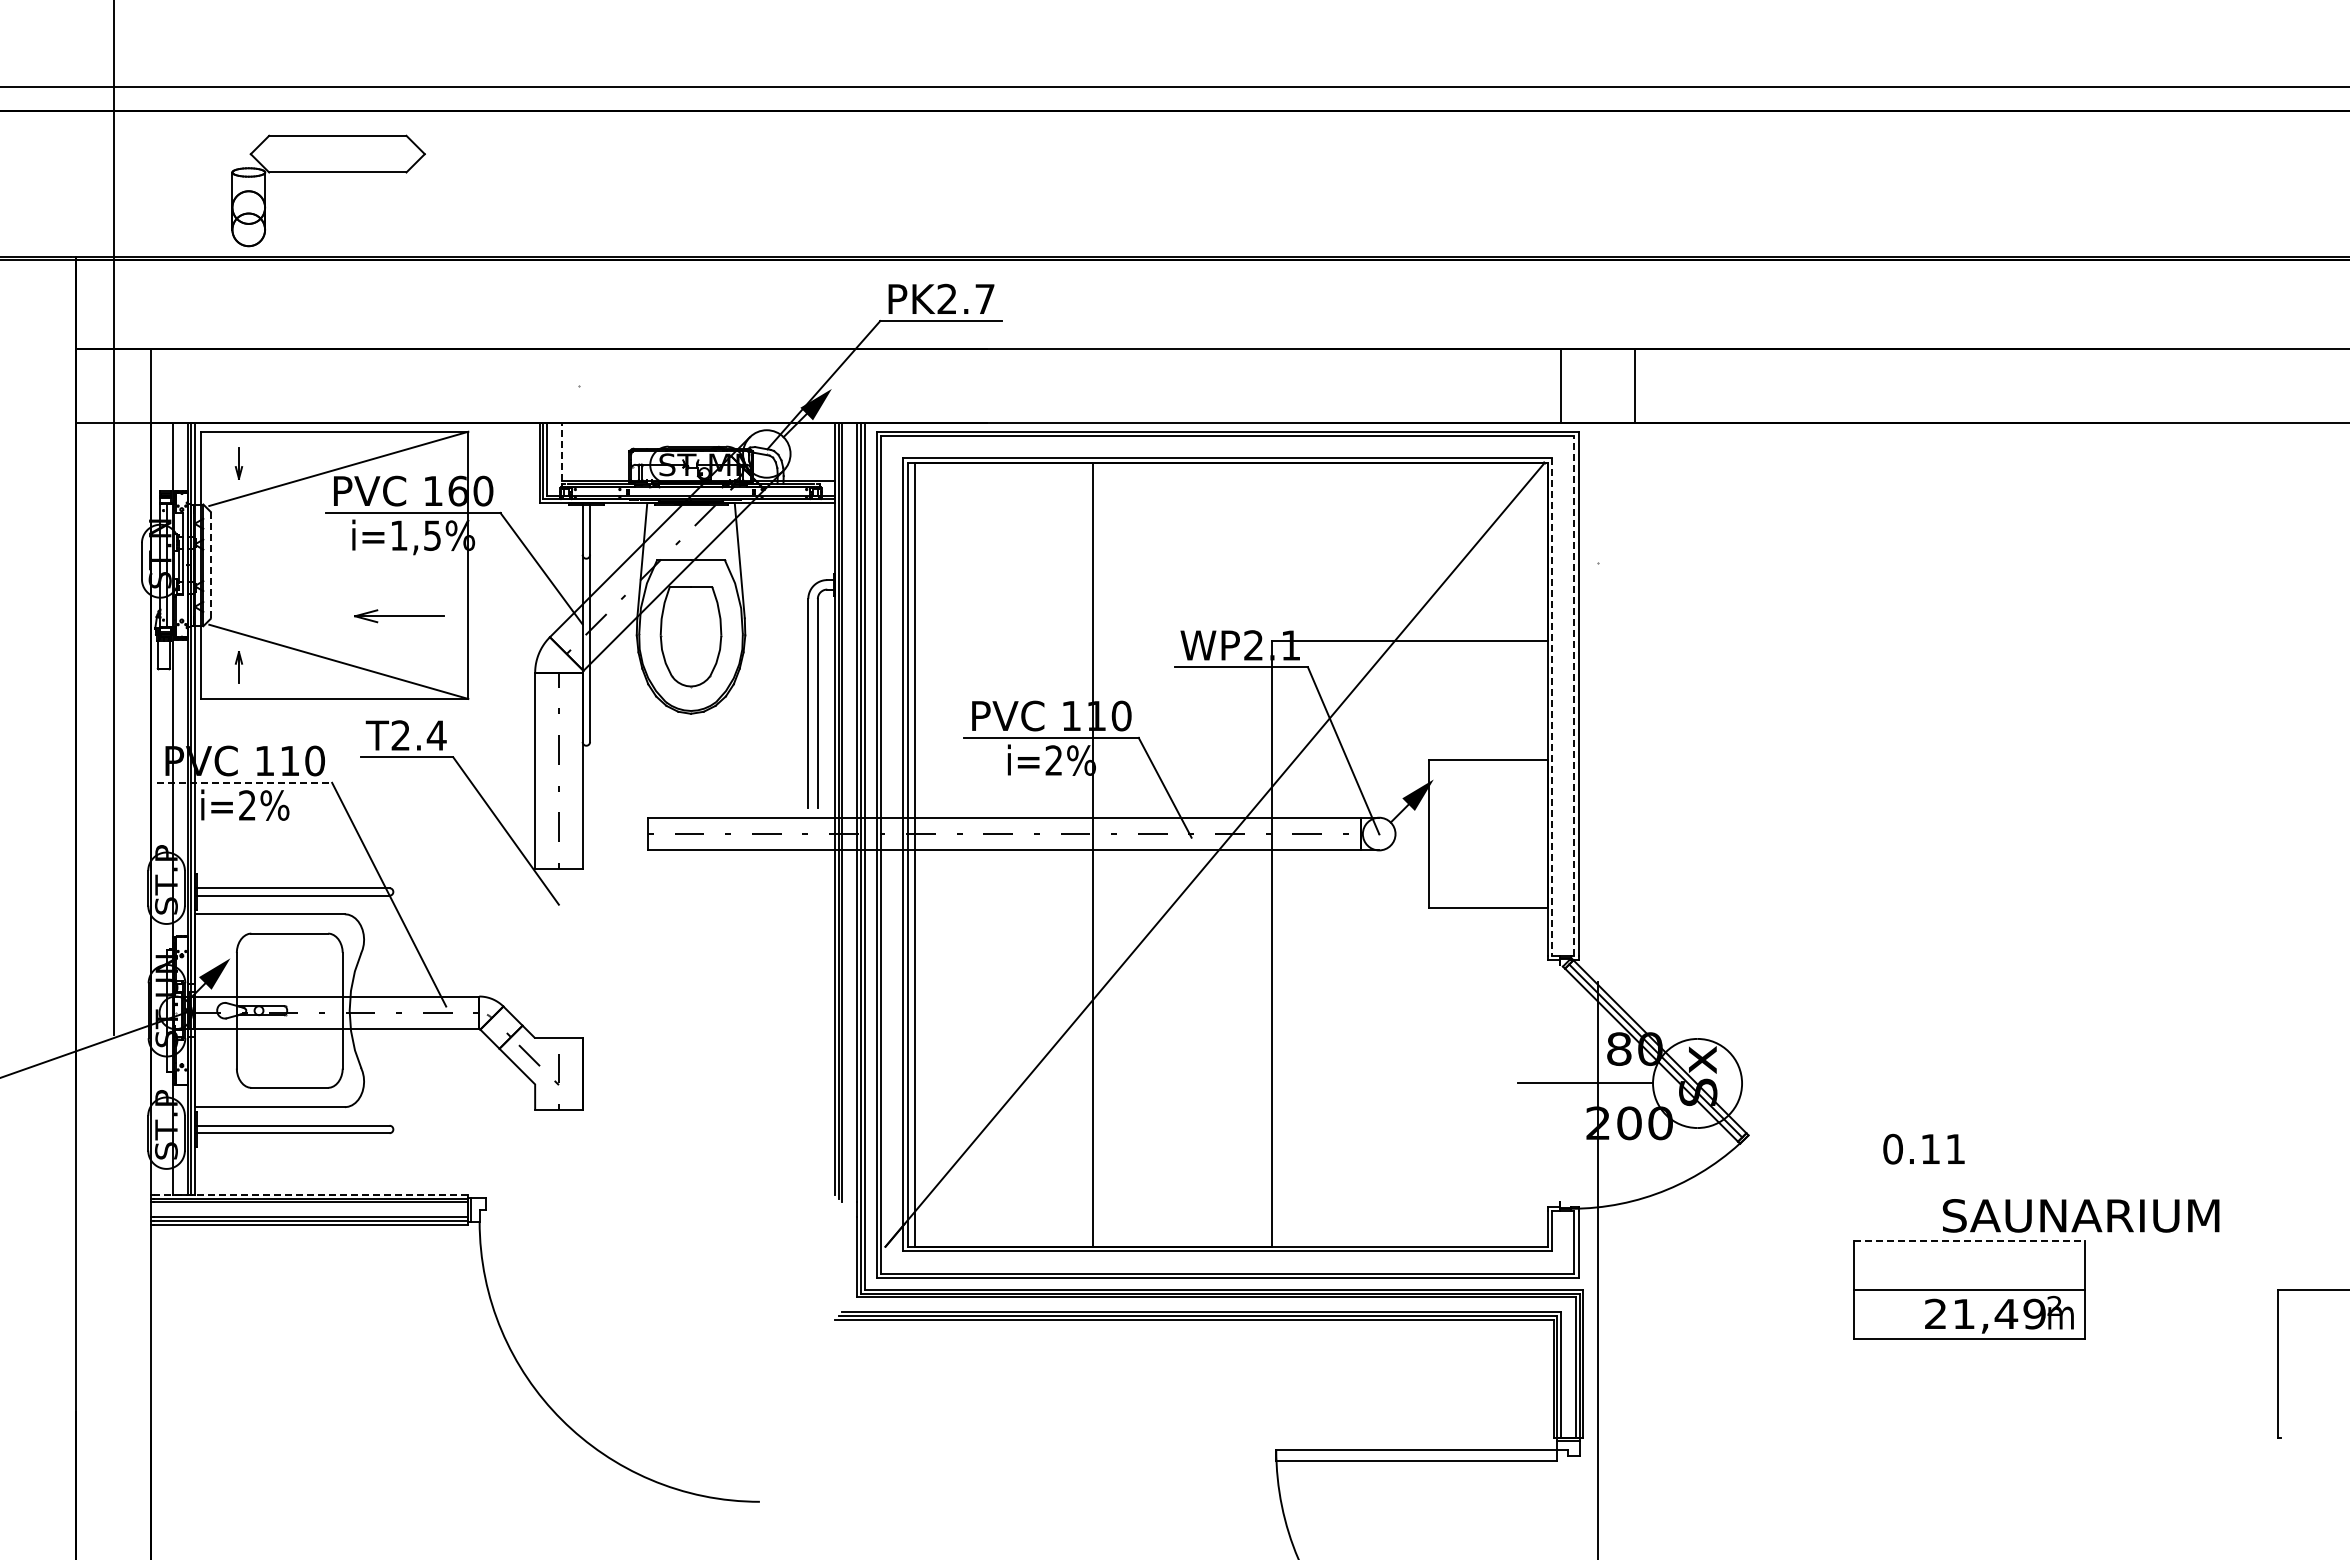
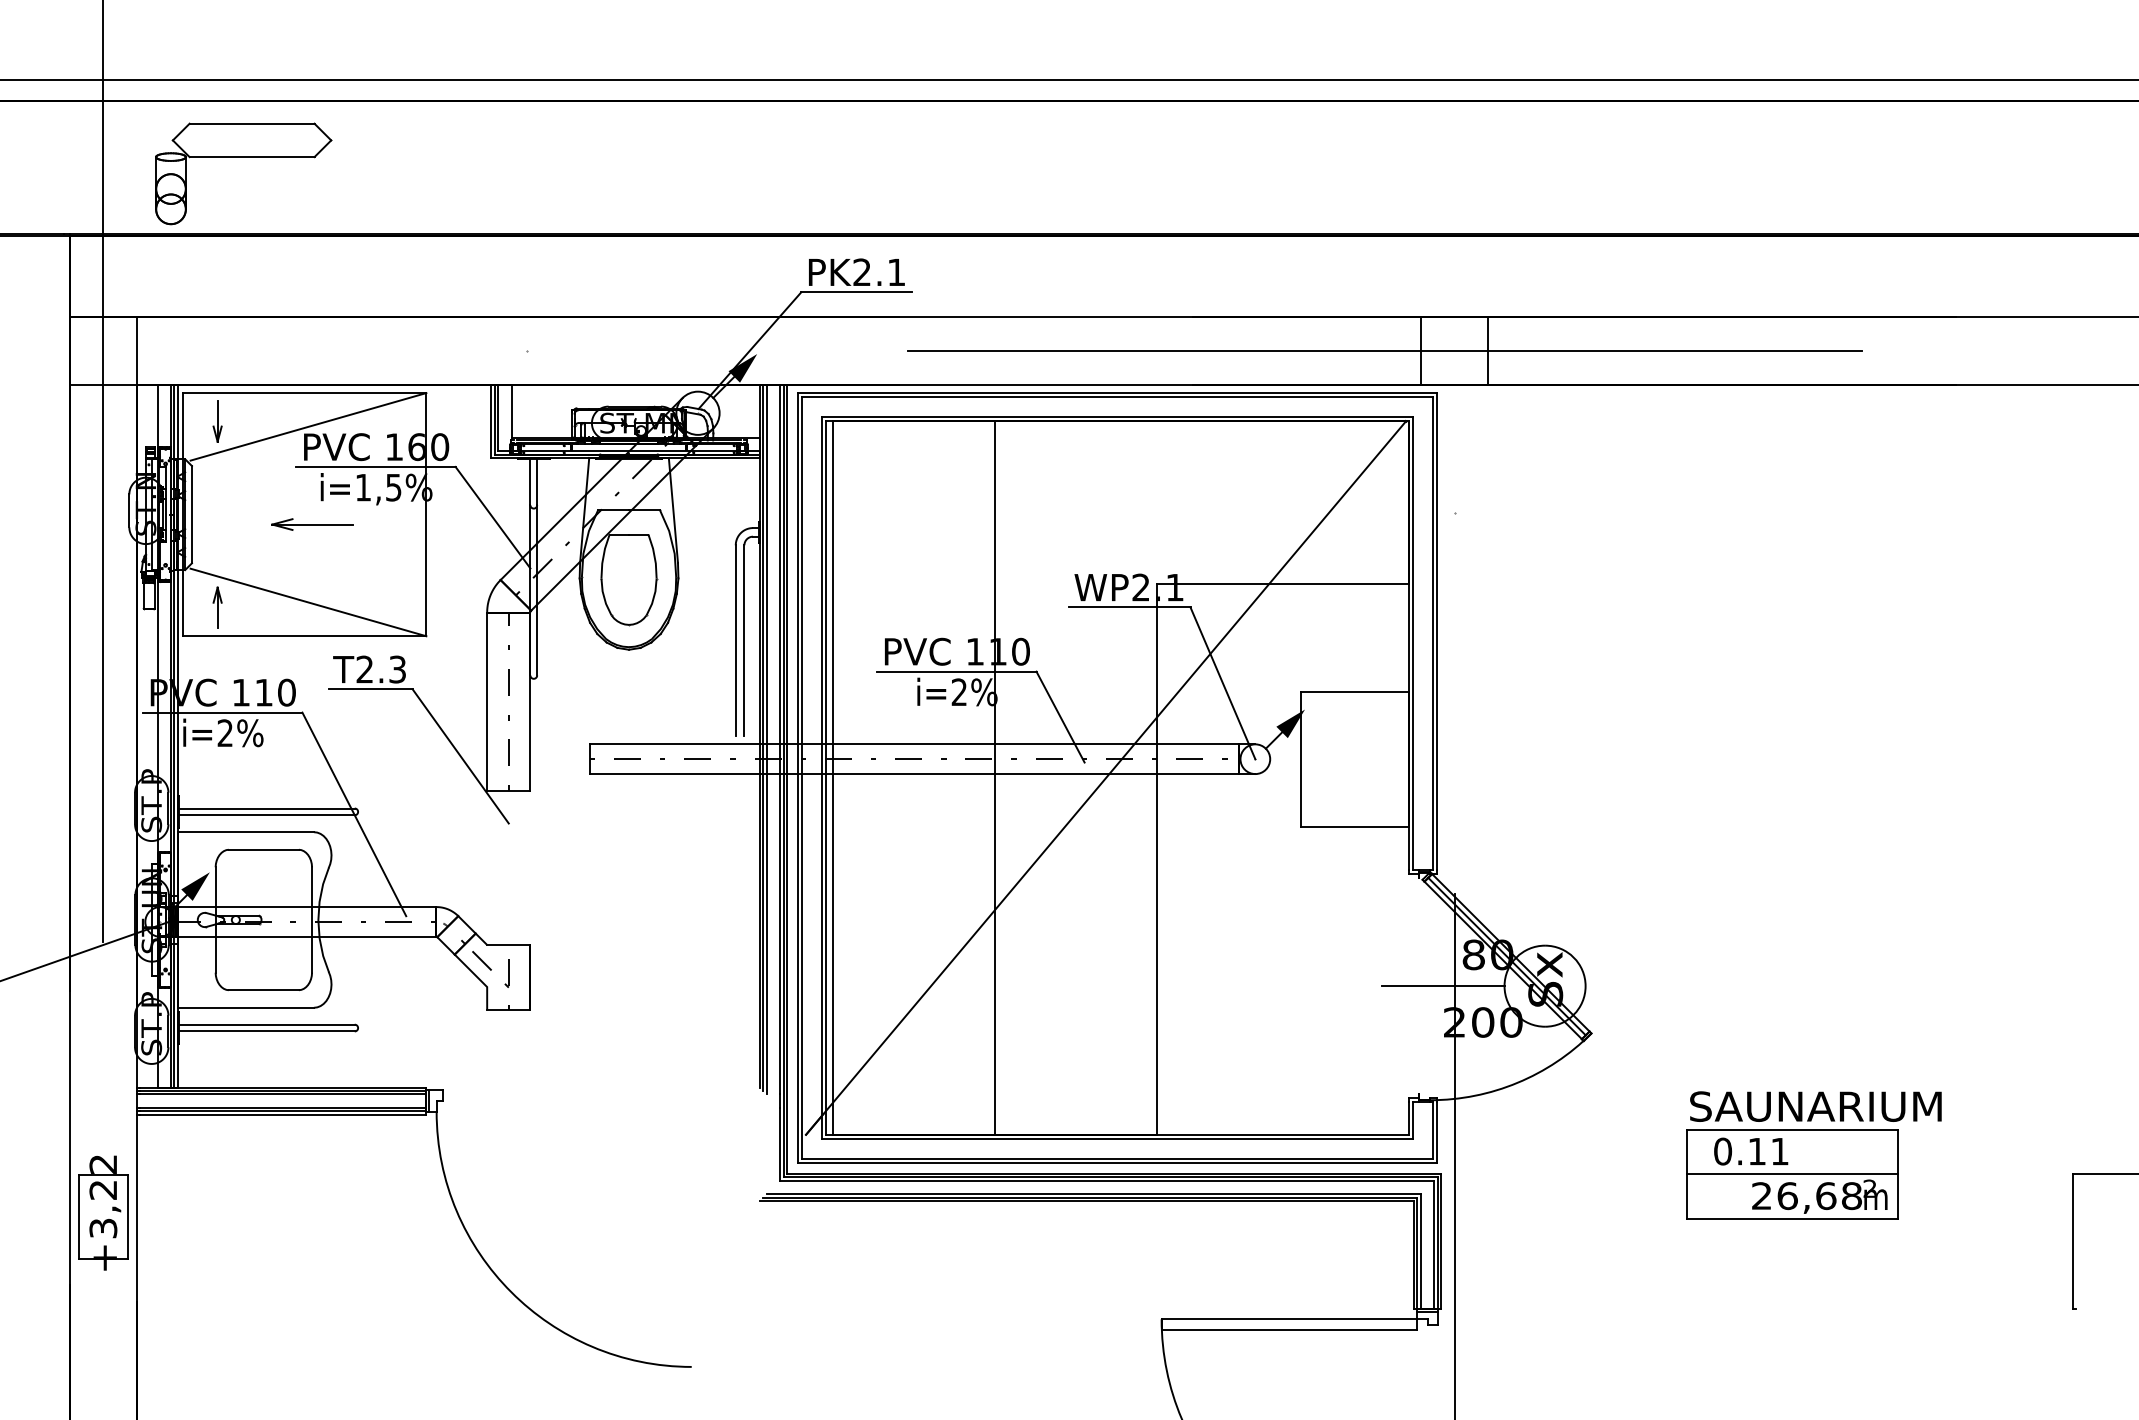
part: (328, 172) -> (243, 157), moved
text: (984, 298) -> (896, 271), PK2.7 -> PK2.1
line: (1521, 385) -> (1384, 350), added
line: (561, 451) -> (511, 411), dashed -> solid
part: (238, 463) -> (217, 421), size x1.43
line: (210, 565) -> (191, 514), dashed -> solid
part: (399, 616) -> (312, 524), moved
part: (238, 667) -> (217, 607), size x1.43
line: (1574, 696) -> (1433, 634), dashed -> solid
line: (1552, 707) -> (1413, 644), dashed -> solid
text: (436, 735) -> (397, 669), T2.4 -> T2.3
line: (245, 782) -> (223, 712), dashed -> solid
text: (1923, 1148) -> (1750, 1150), moved
line: (310, 1194) -> (282, 1087), dashed -> solid
text: (2080, 1215) -> (1815, 1106), moved
line: (1969, 1241) -> (1792, 1130), dashed -> solid
text: (1999, 1313) -> (1819, 1195), 21,49 -> 26,68
part: (113, 1332) -> (103, 1212), added

